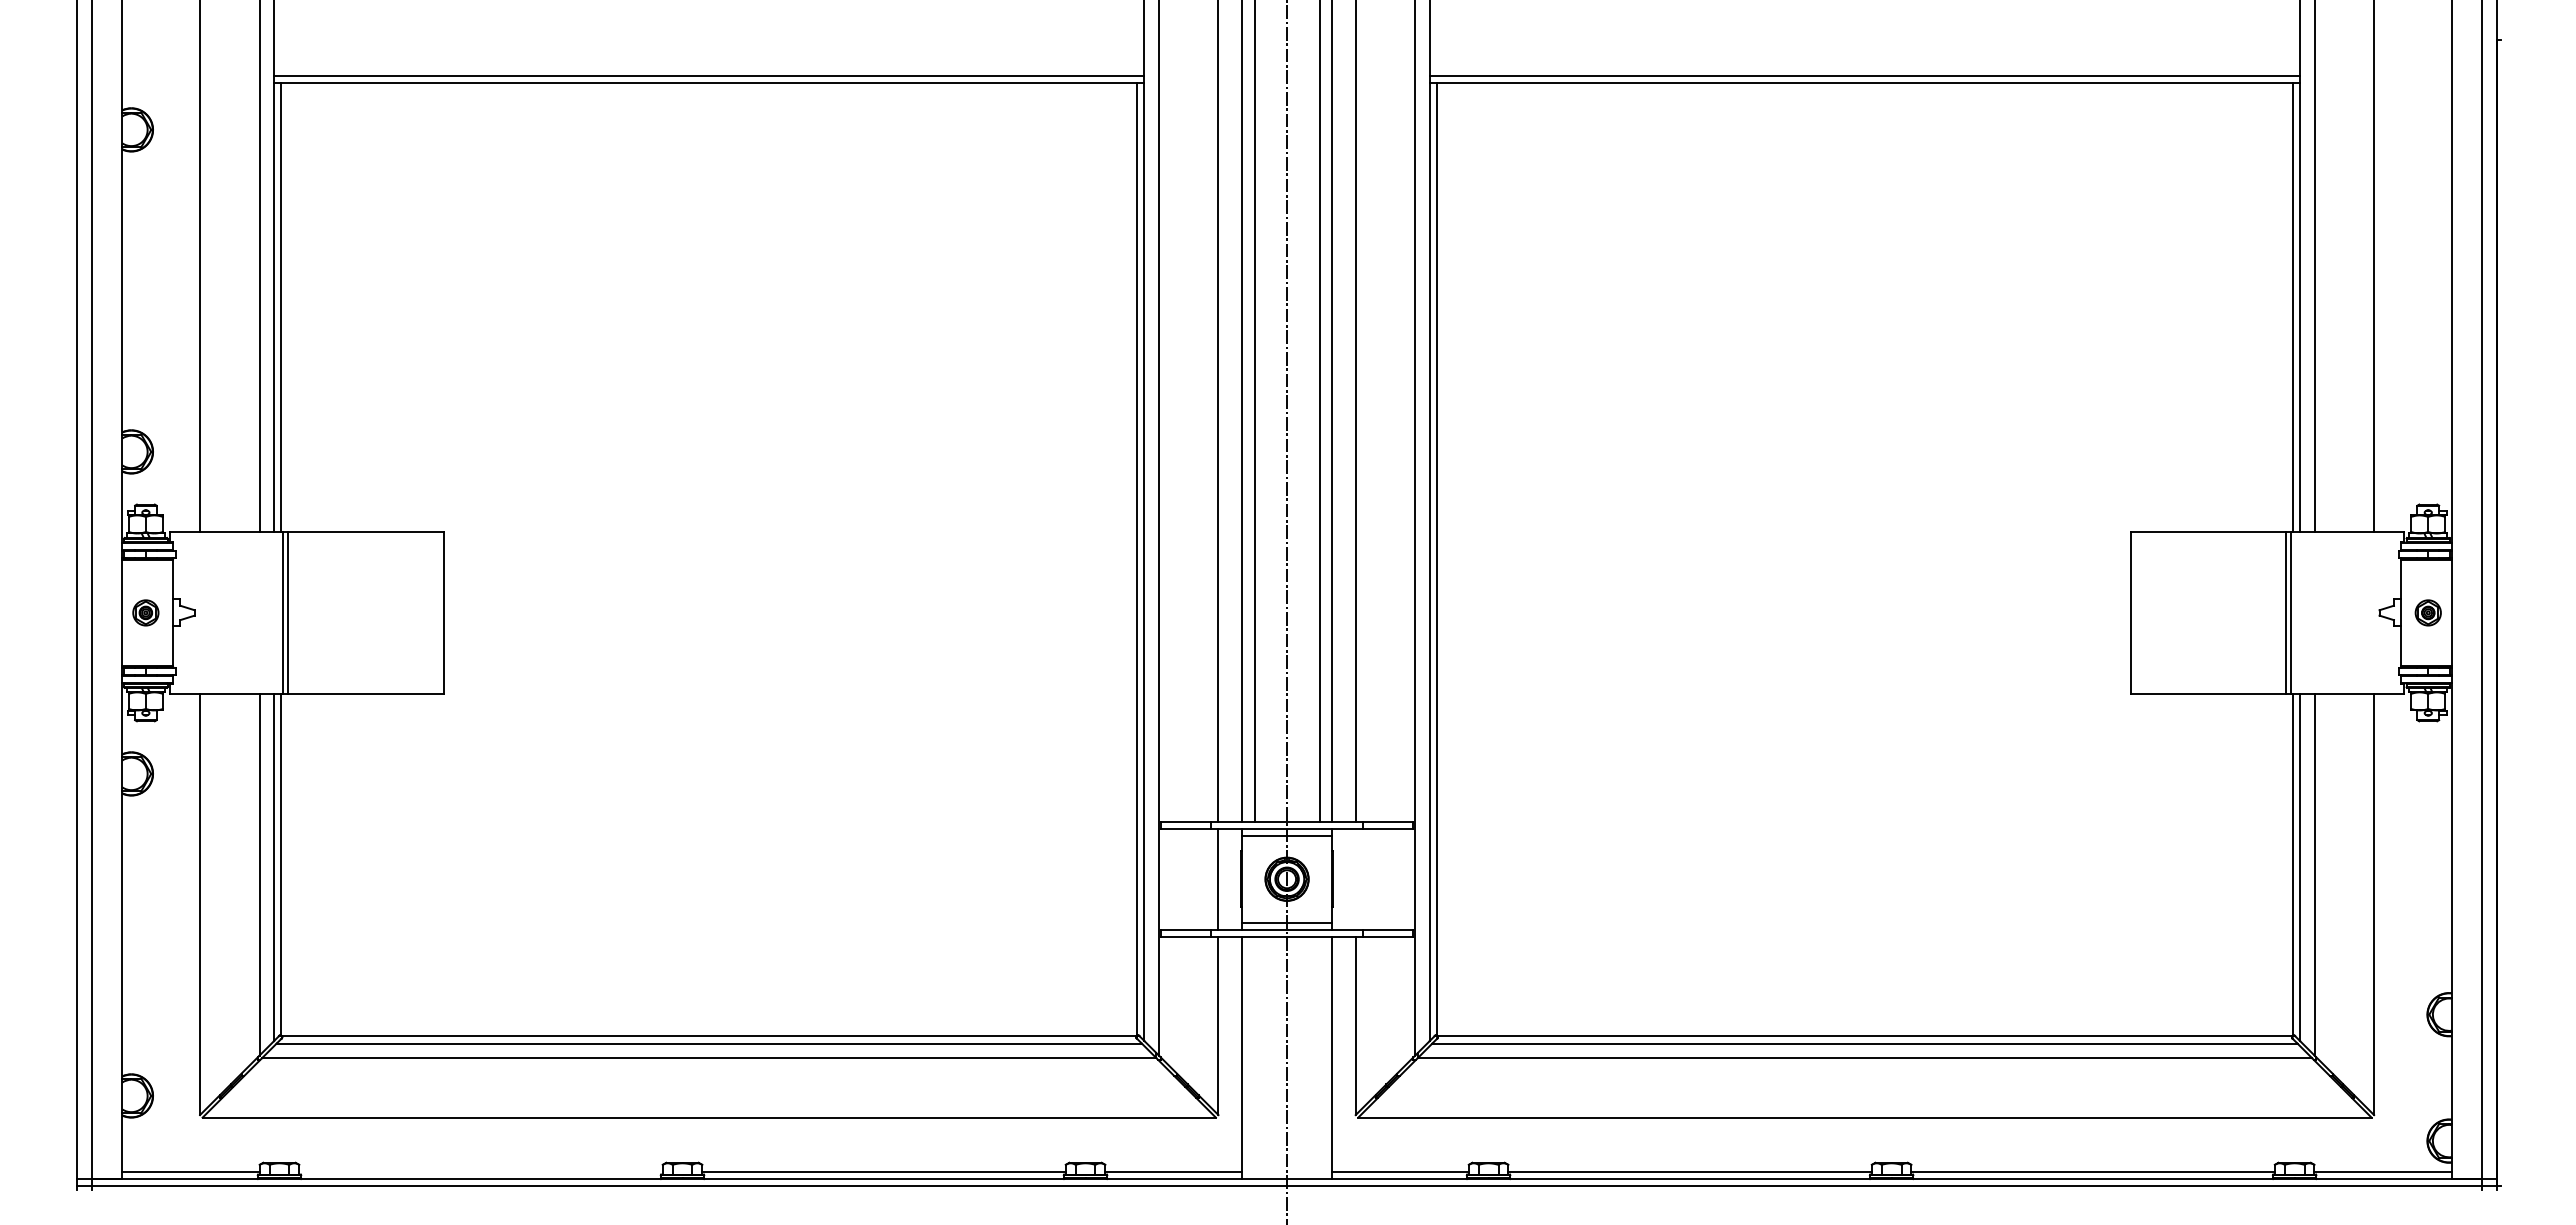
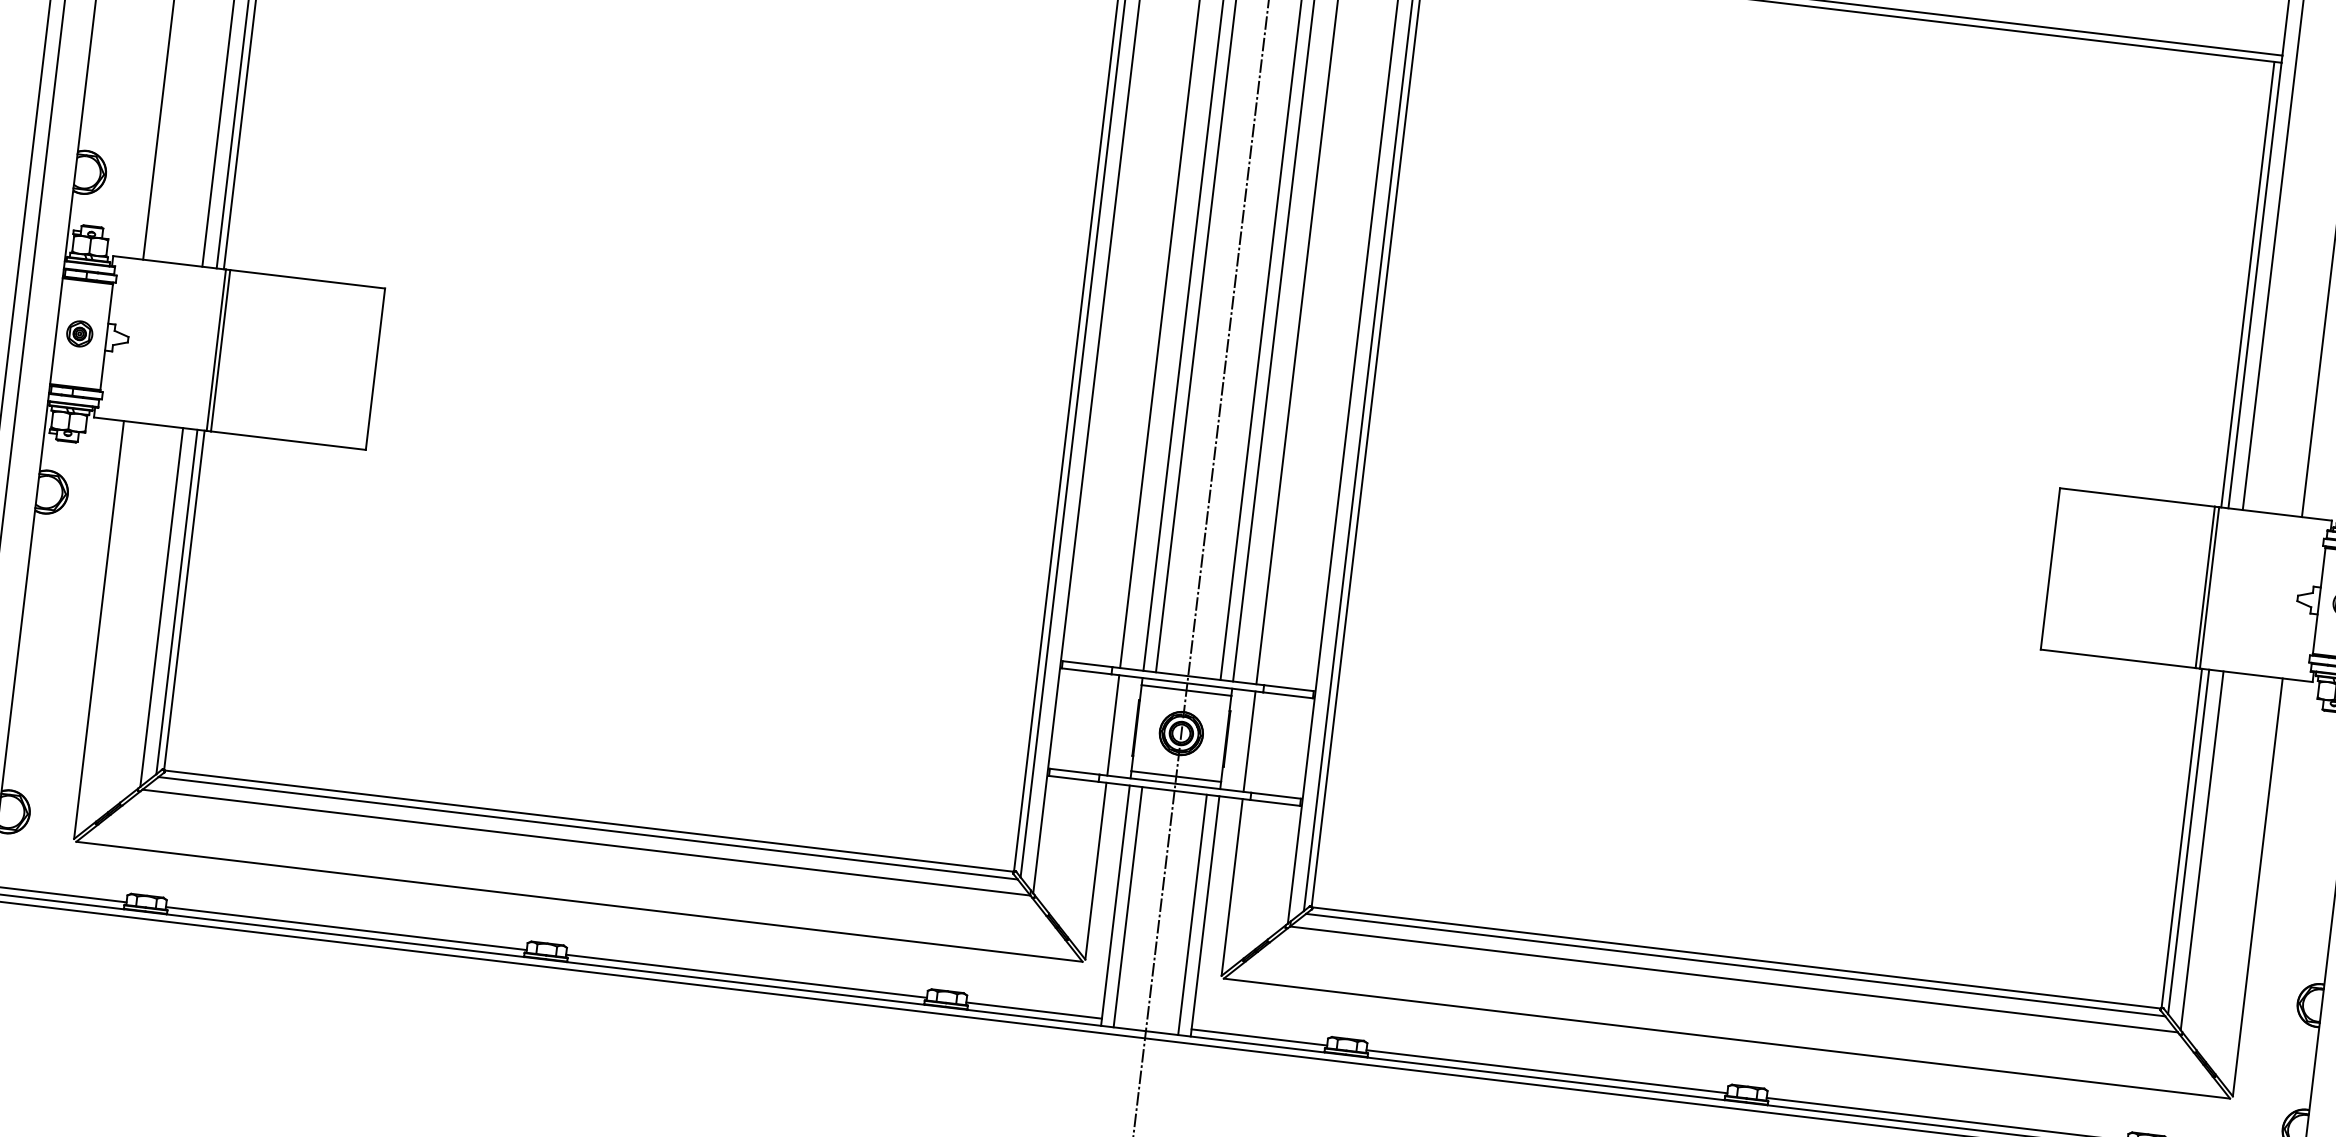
line: (1355, 878) -> (1249, 740), added
line: (1254, 1058) -> (1127, 907), added
line: (1319, 1058) -> (1192, 915), added
line: (480, 1171) -> (345, 928), added

